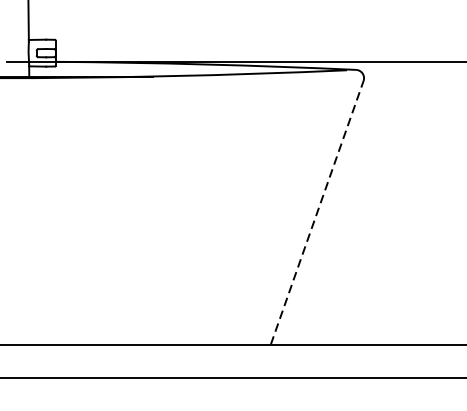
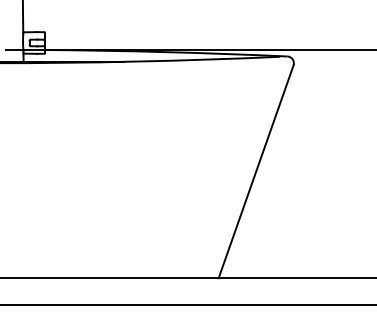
line: (317, 212) -> (256, 171), dashed -> solid

